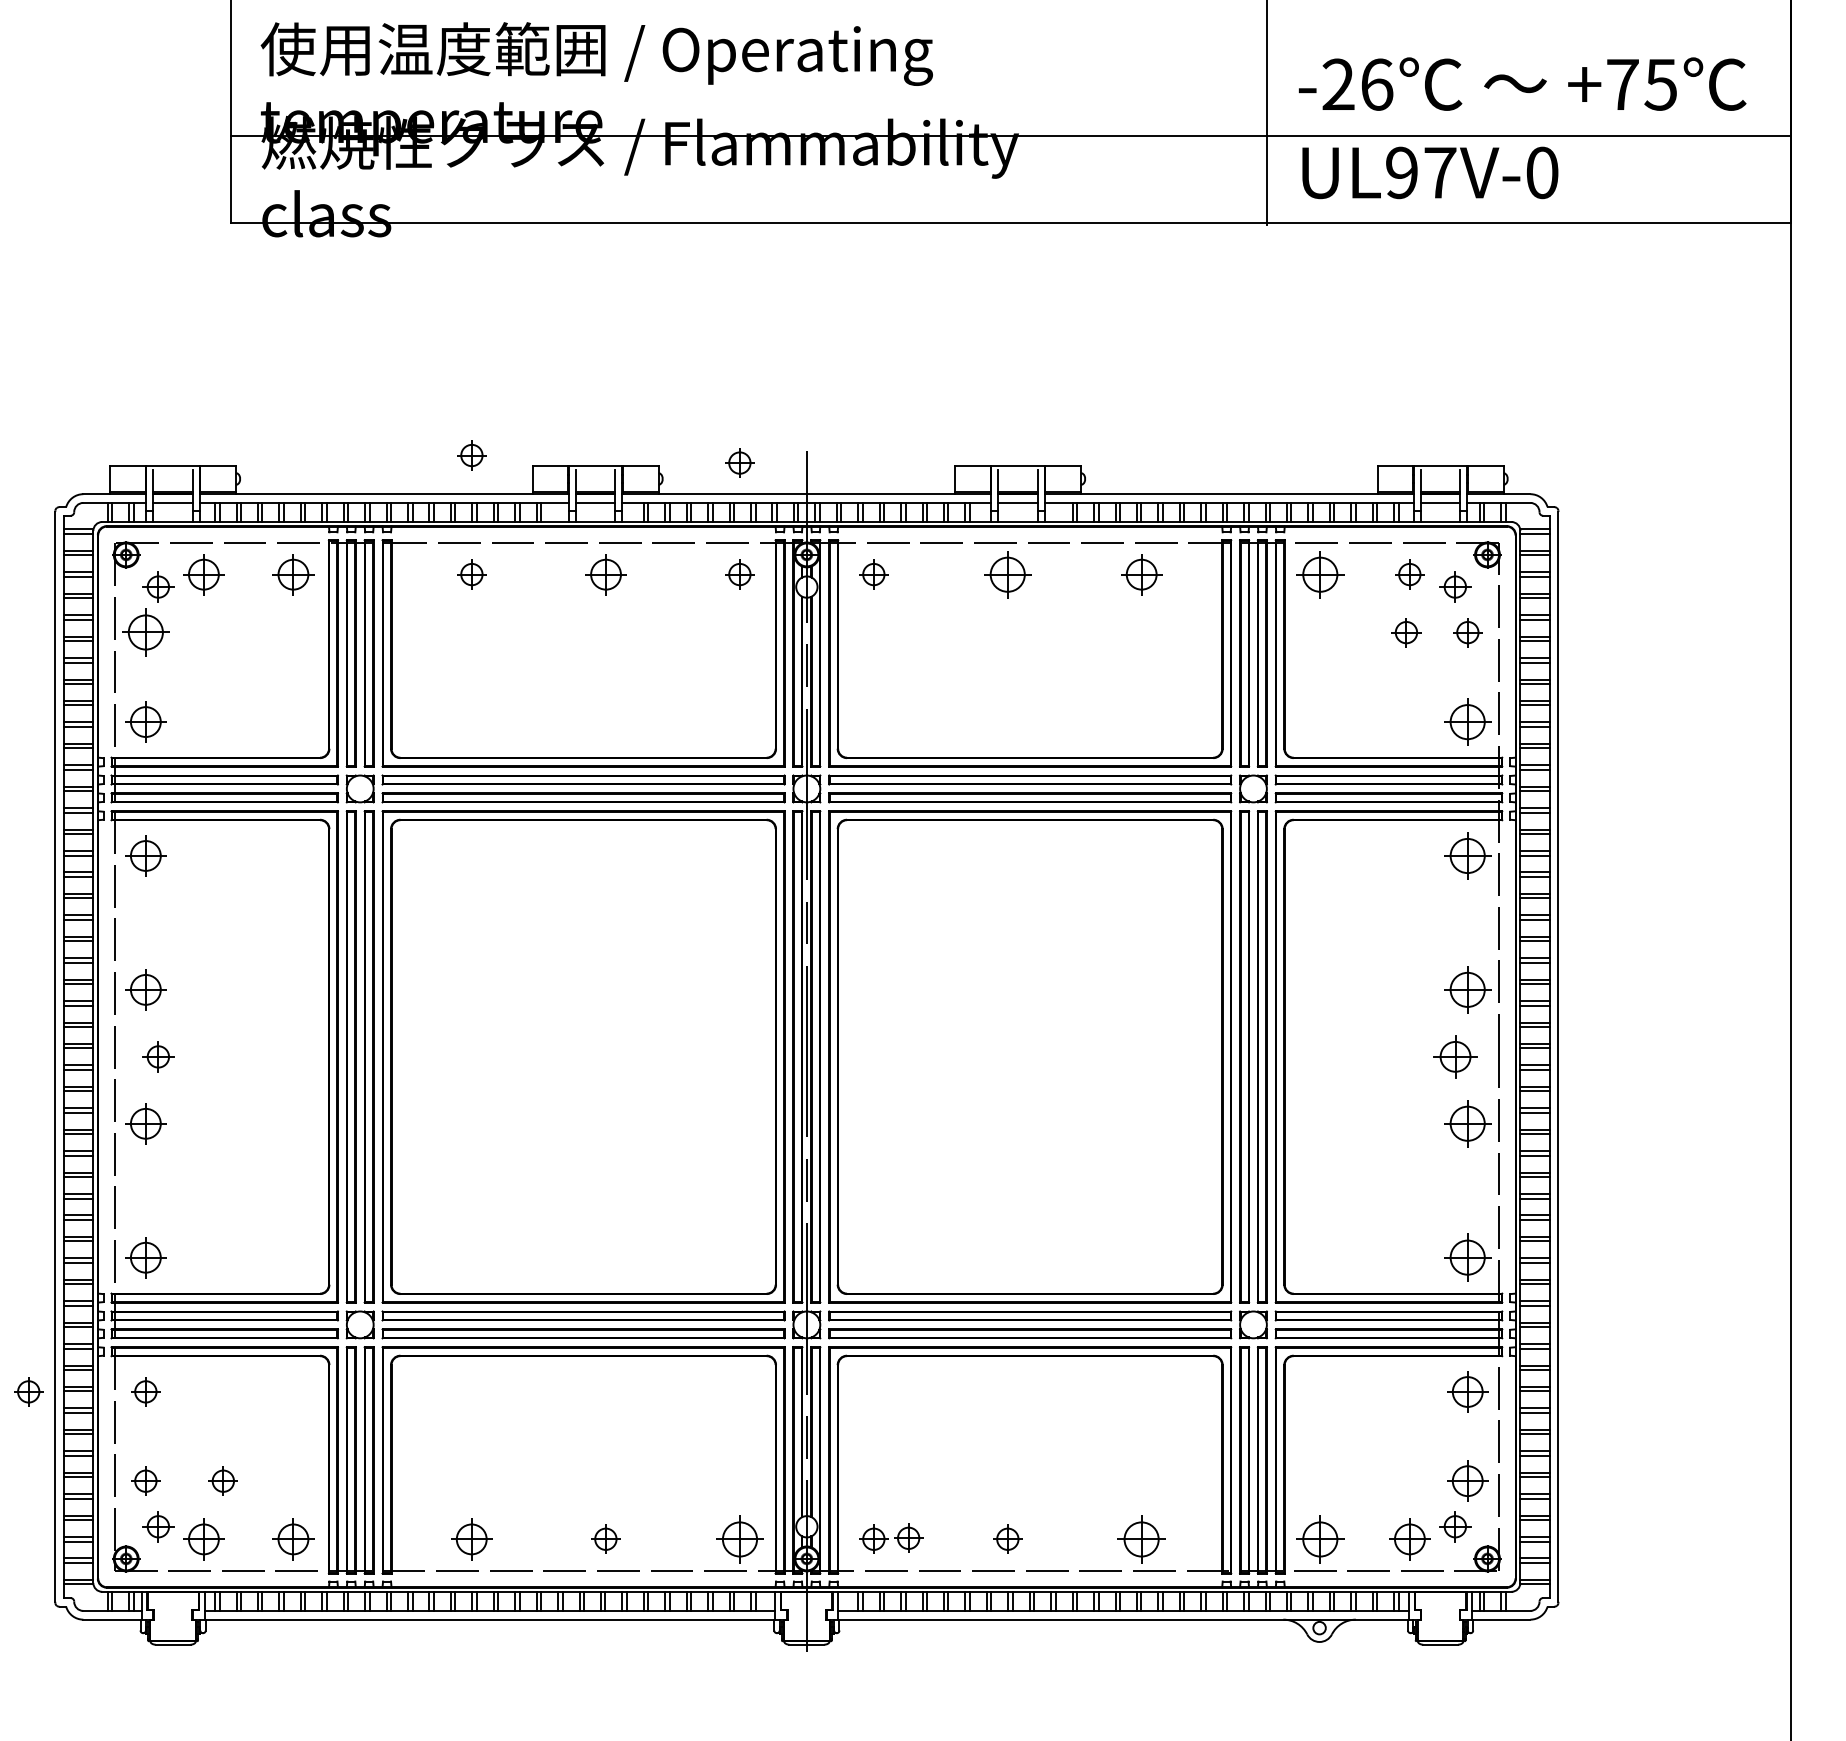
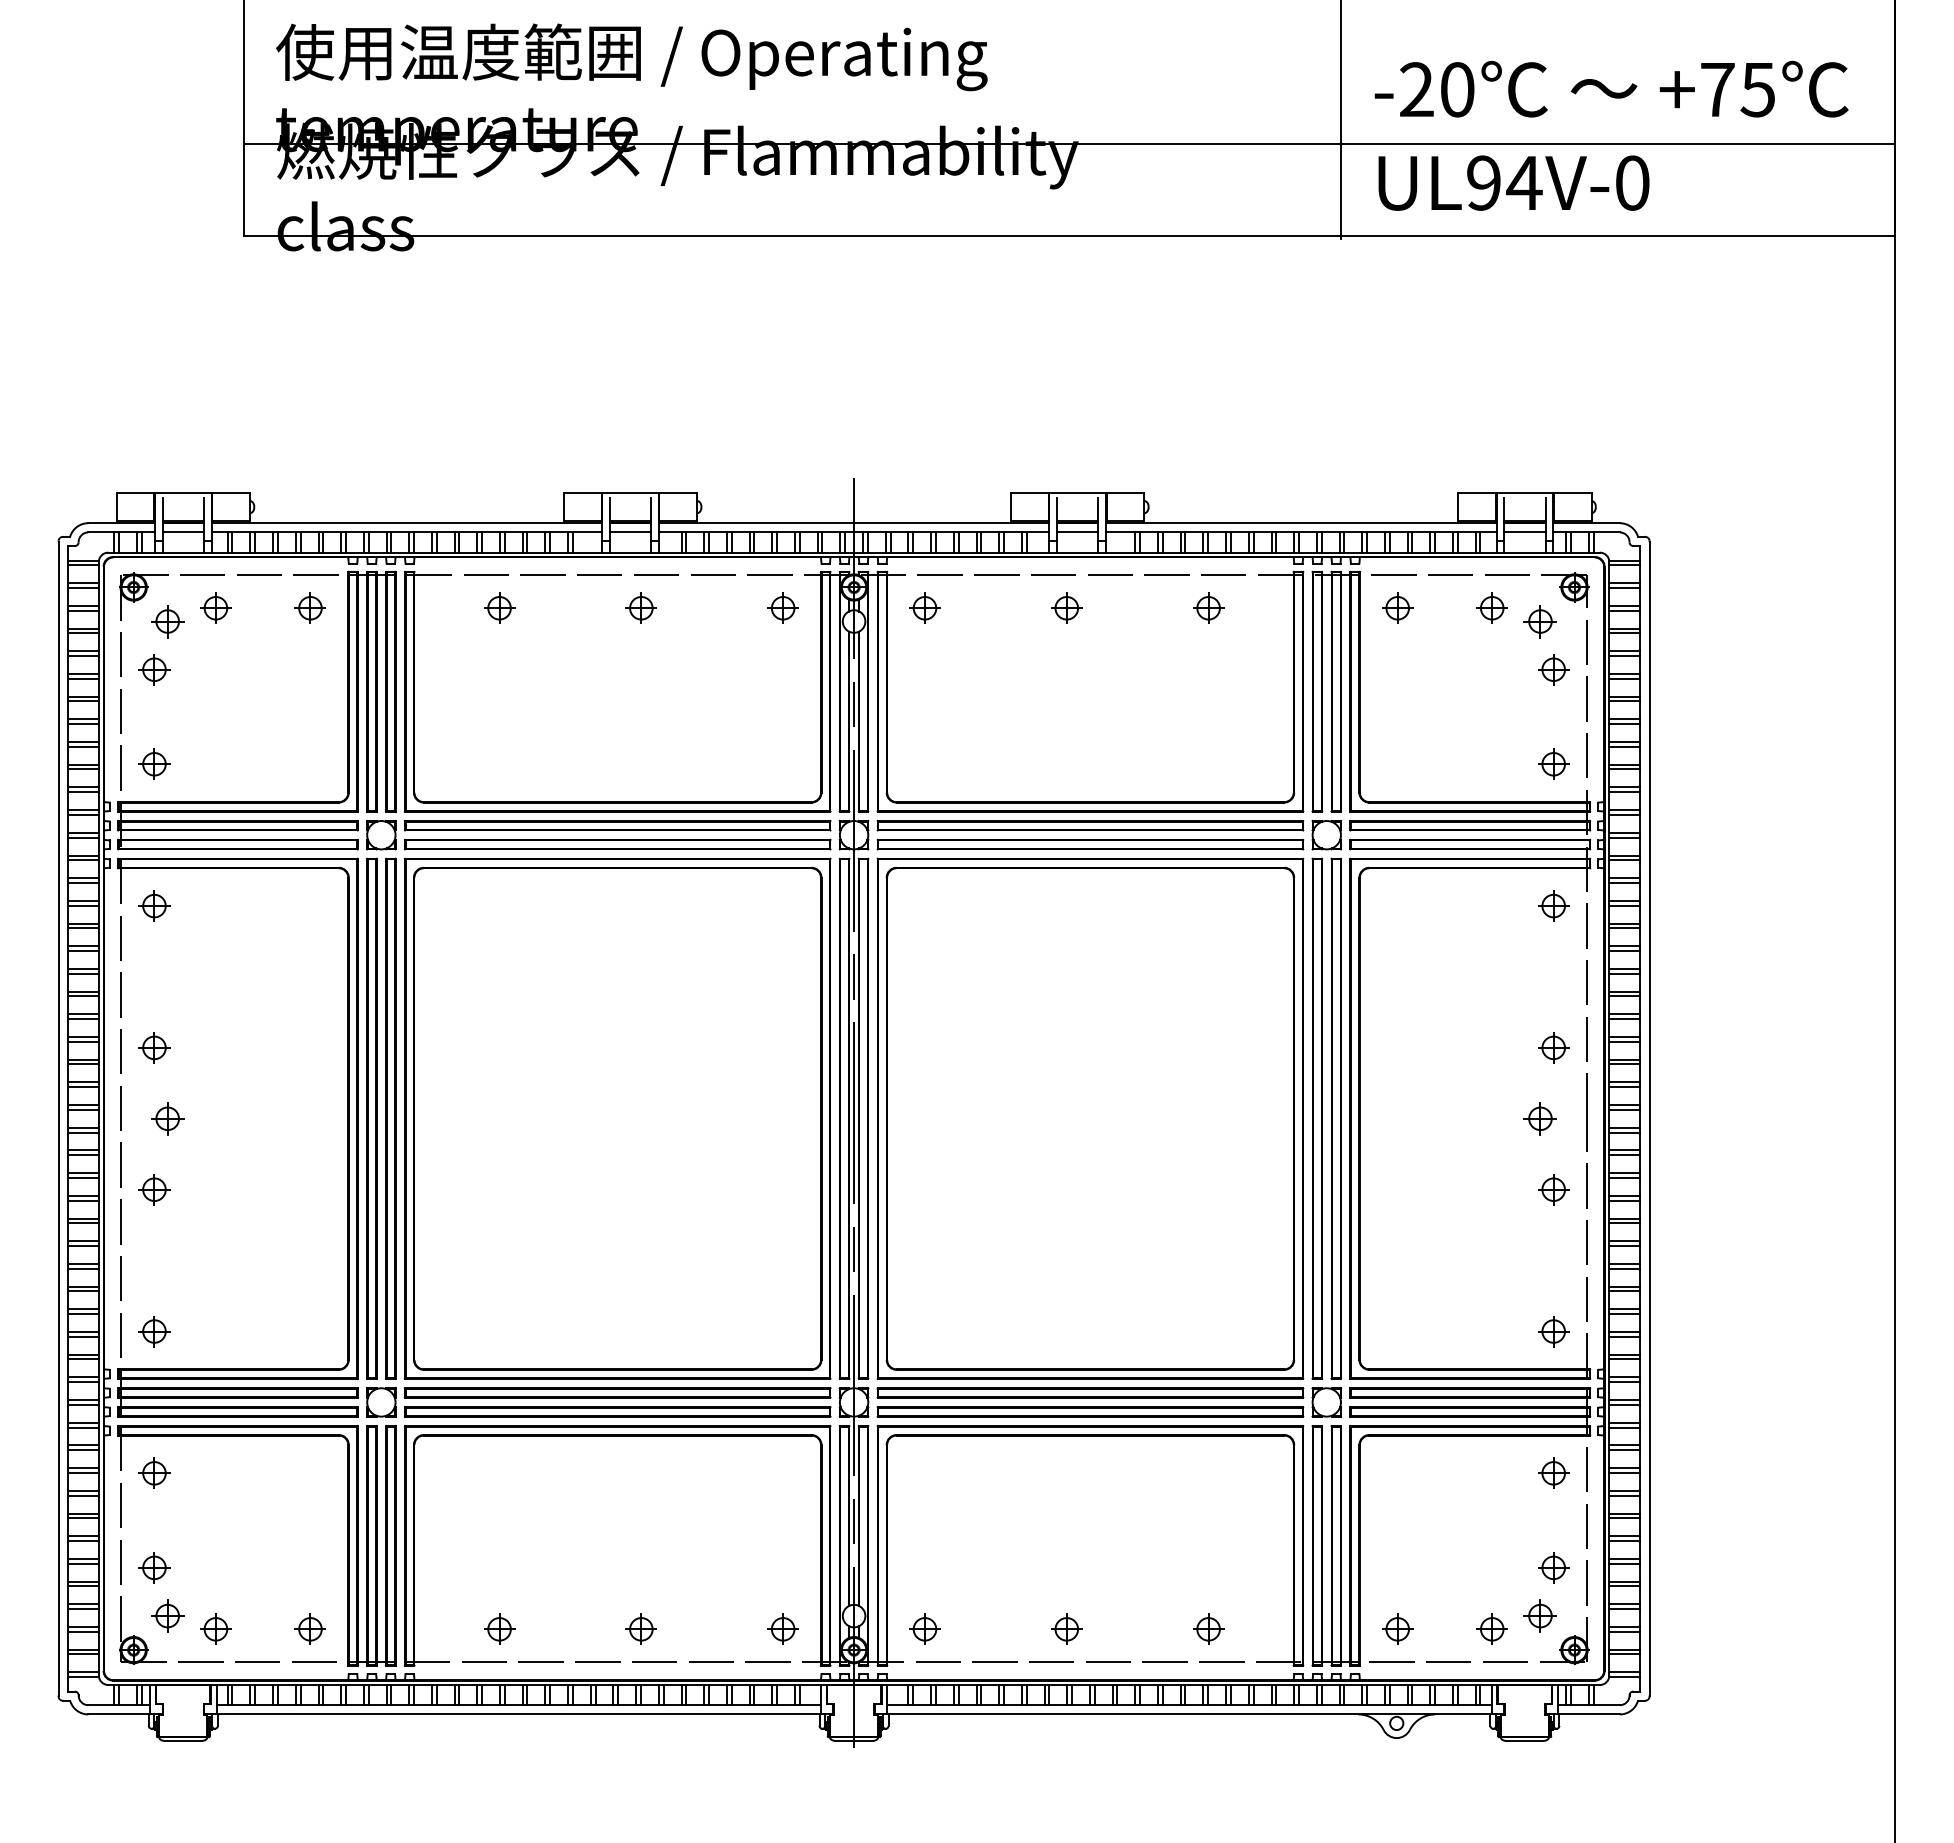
text: (1376, 84) -> (1457, 89), -26 -> -20
text: (1440, 172) -> (1524, 182), UL97V-0 -> UL94V-0
part: (471, 454) -> (499, 481), removed
part: (739, 462) -> (782, 489), removed
part: (203, 573) -> (215, 607), size x0.71
part: (292, 573) -> (309, 607), size x0.71
part: (605, 573) -> (640, 607), size x0.71
part: (1007, 573) -> (1066, 607), size x0.62
part: (1141, 573) -> (1208, 607), size x0.71
part: (1320, 573) -> (1397, 607), size x0.62
part: (145, 632) -> (154, 669), size x0.62
part: (1406, 632) -> (1488, 669), removed
part: (145, 721) -> (154, 763), size x0.71
part: (1467, 721) -> (1553, 763), size x0.62
part: (145, 855) -> (154, 905), size x0.71
part: (1467, 855) -> (1553, 905), size x0.62
part: (145, 989) -> (154, 1047), size x0.71
part: (1467, 989) -> (1553, 1047), size x0.62
part: (1454, 1056) -> (1539, 1118), size x0.71
part: (145, 1123) -> (154, 1189), size x0.71
part: (1467, 1123) -> (1553, 1189), size x0.62
part: (145, 1257) -> (154, 1331), size x0.71
part: (1467, 1257) -> (1553, 1331), size x0.62
part: (28, 1391) -> (30, 1472), removed
part: (1467, 1391) -> (1553, 1472), size x0.71
part: (223, 1480) -> (236, 1567), removed
part: (1467, 1480) -> (1553, 1567), size x0.71
part: (908, 1537) -> (961, 1627), removed
part: (203, 1538) -> (215, 1628), size x0.71
part: (292, 1538) -> (309, 1628), size x0.71
part: (471, 1538) -> (499, 1628), size x0.71
part: (739, 1538) -> (782, 1628), size x0.62
part: (1141, 1538) -> (1208, 1628), size x0.62
part: (1320, 1538) -> (1397, 1628), size x0.62
part: (1409, 1538) -> (1491, 1628), size x0.71

